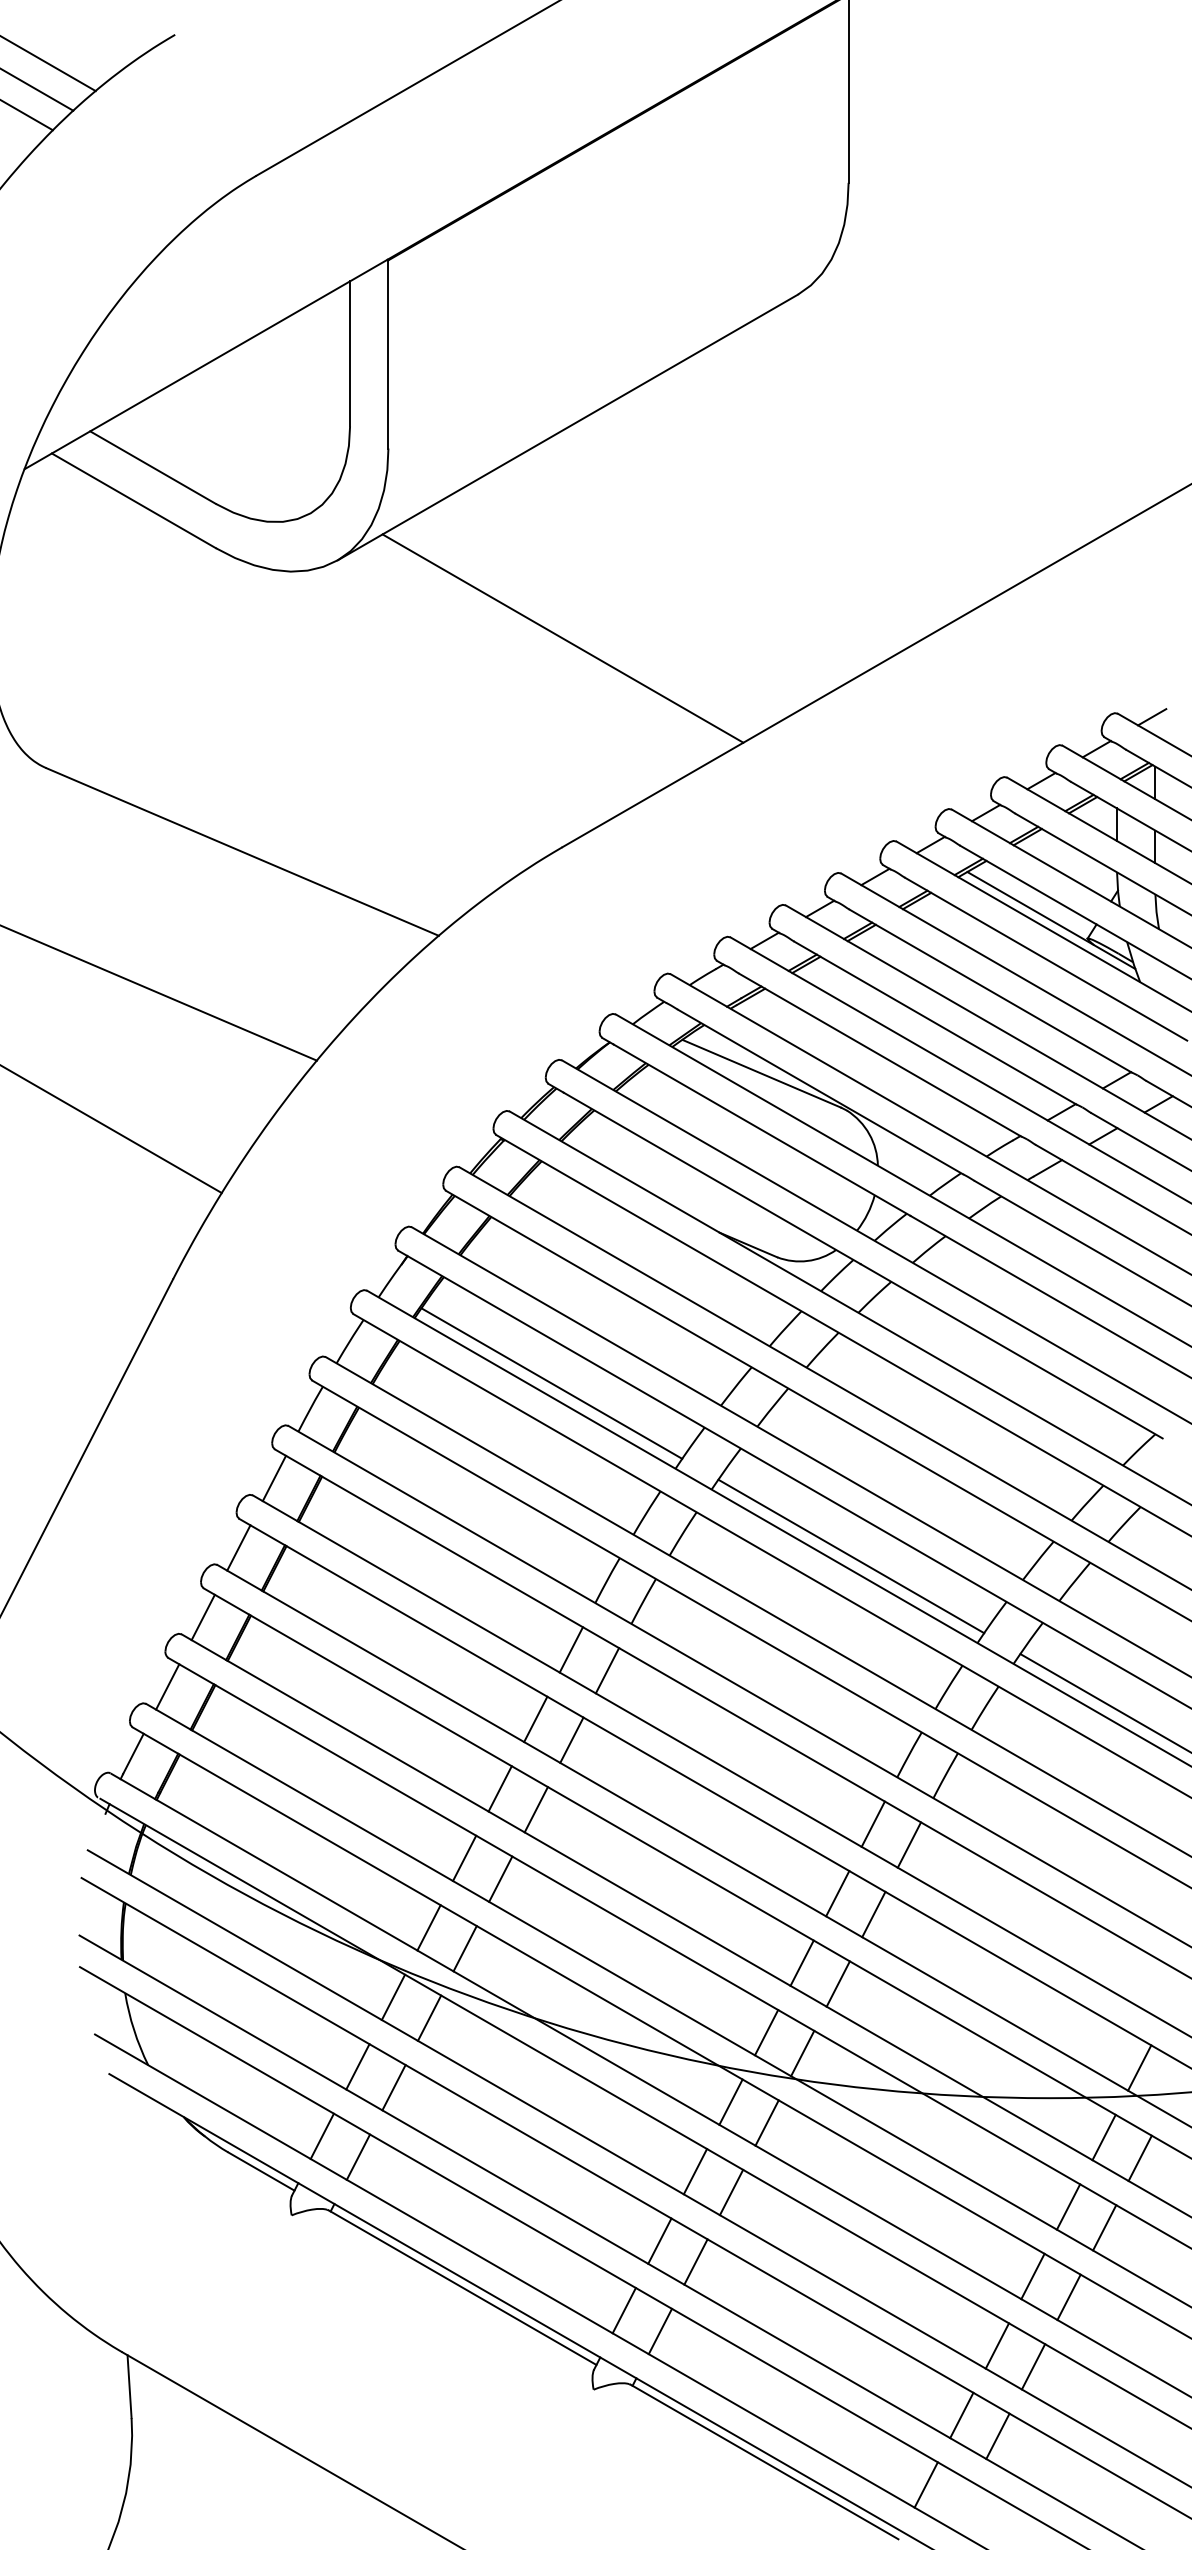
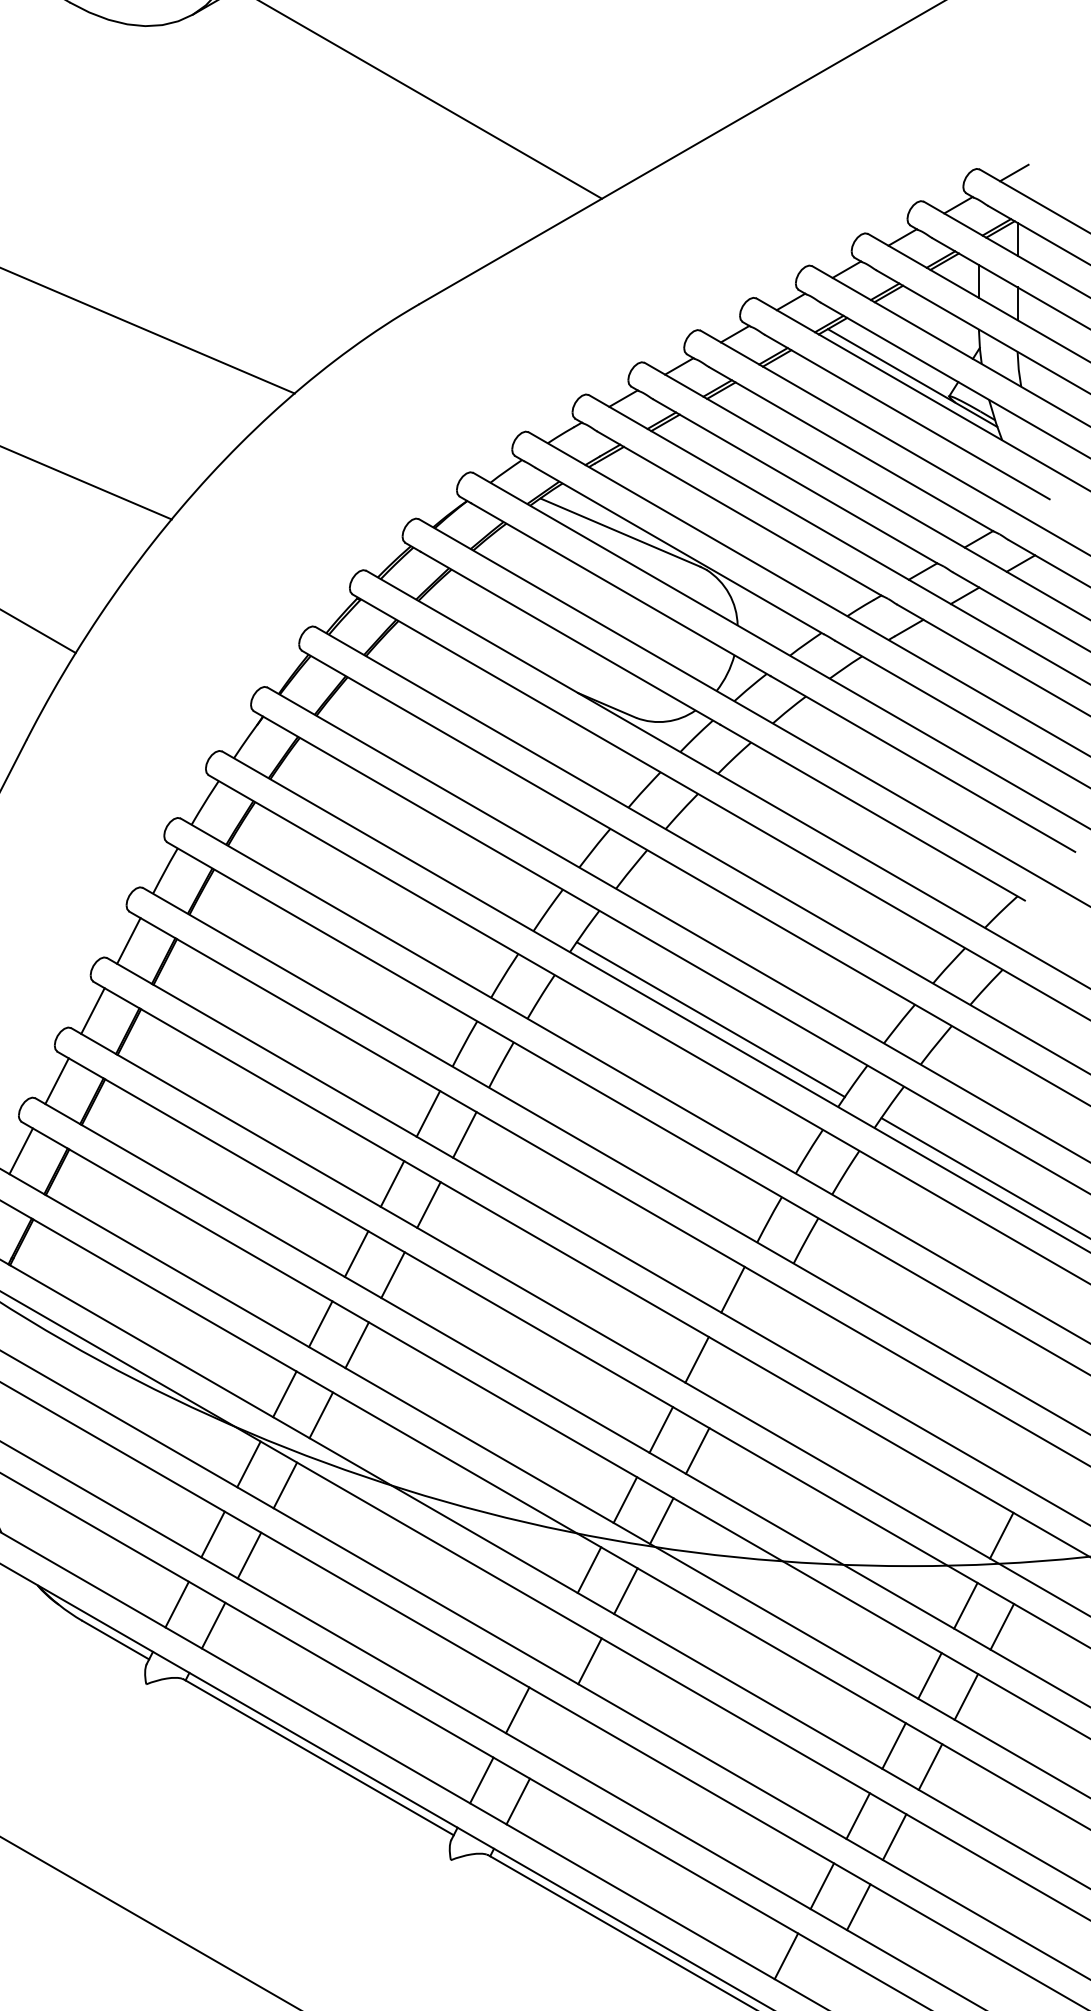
line: (551, 1383) -> (408, 845), removed
line: (909, 1844) -> (769, 1310), removed
line: (873, 1914) -> (733, 1380), removed
line: (695, 2171) -> (553, 1640), removed
line: (695, 2261) -> (553, 1730), removed

